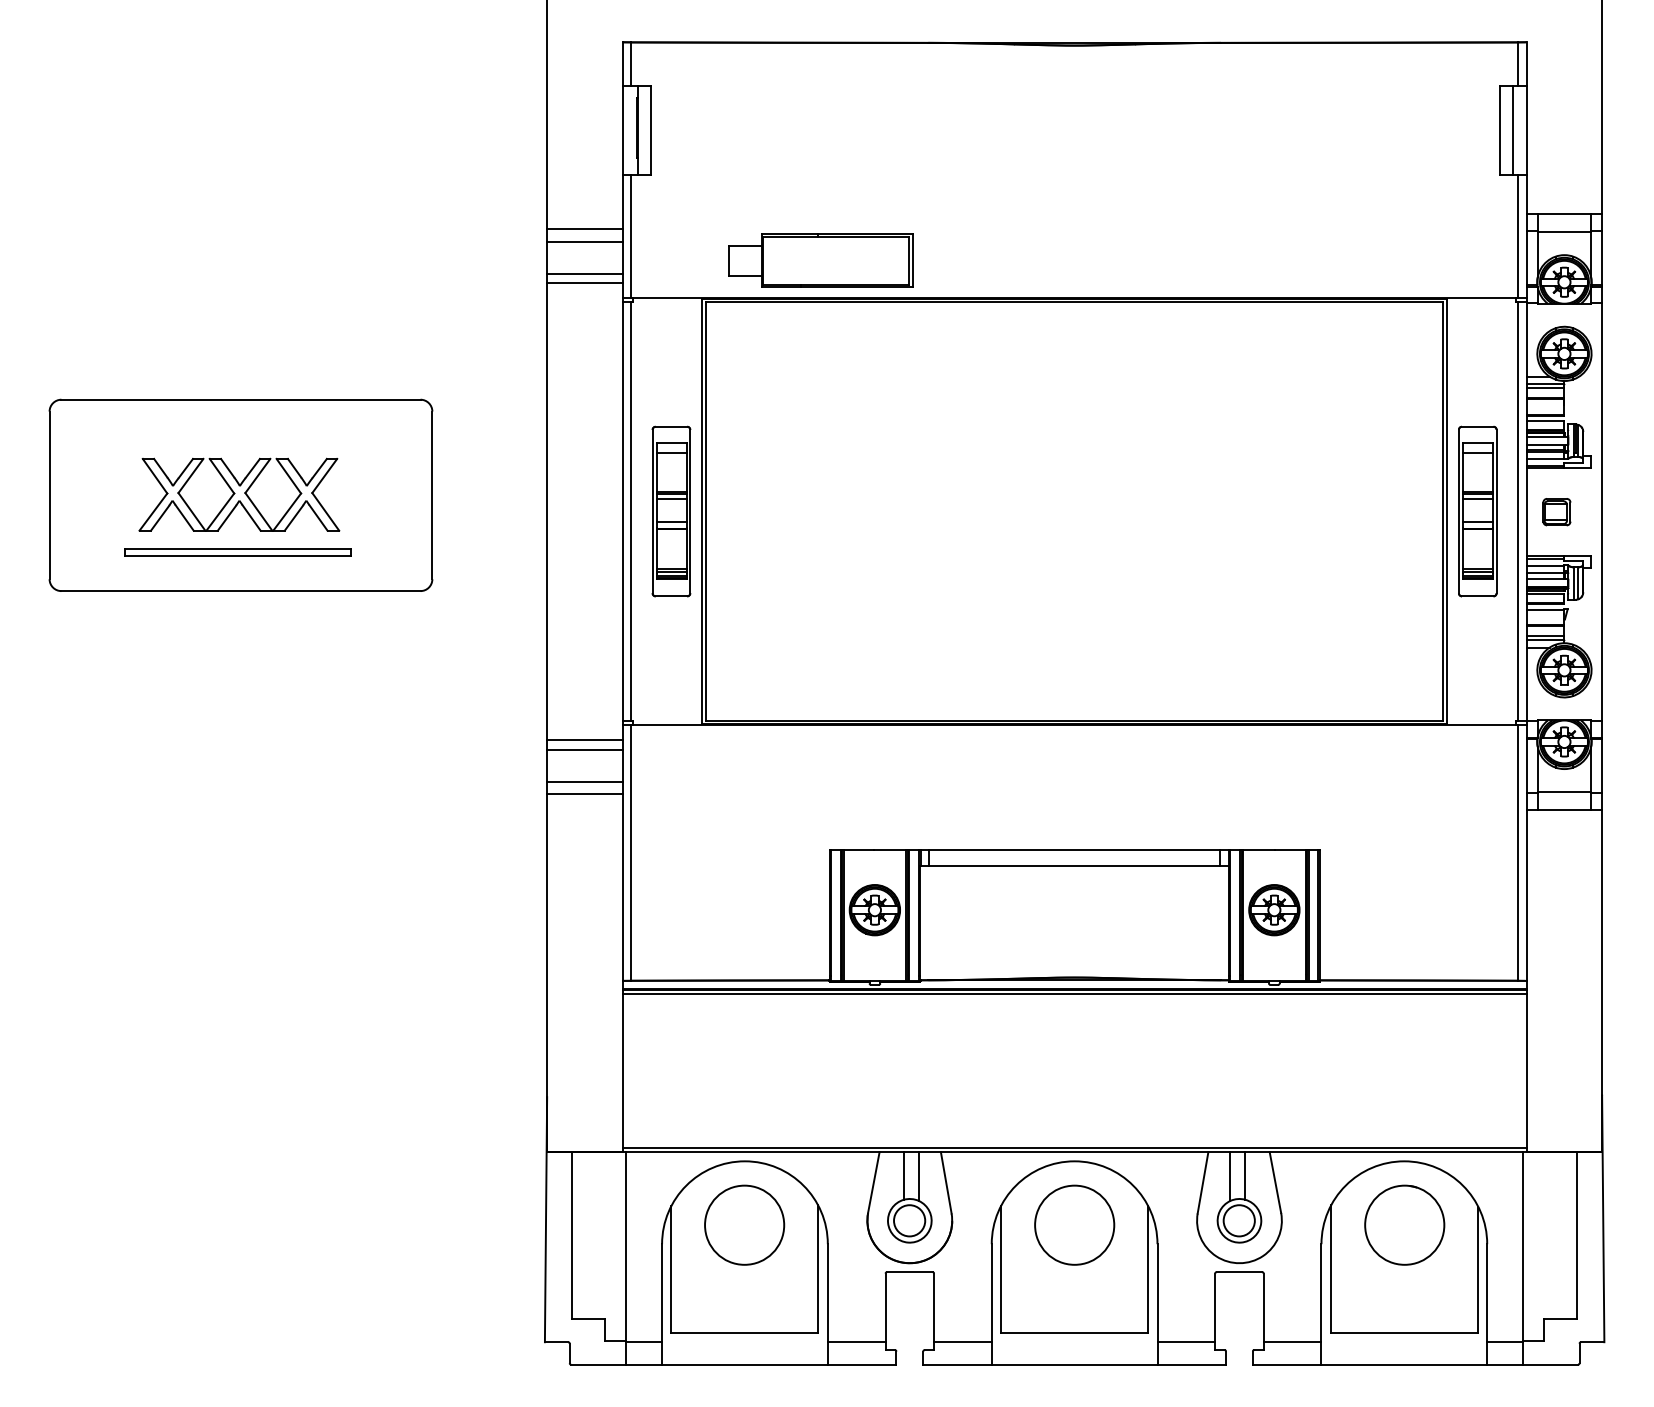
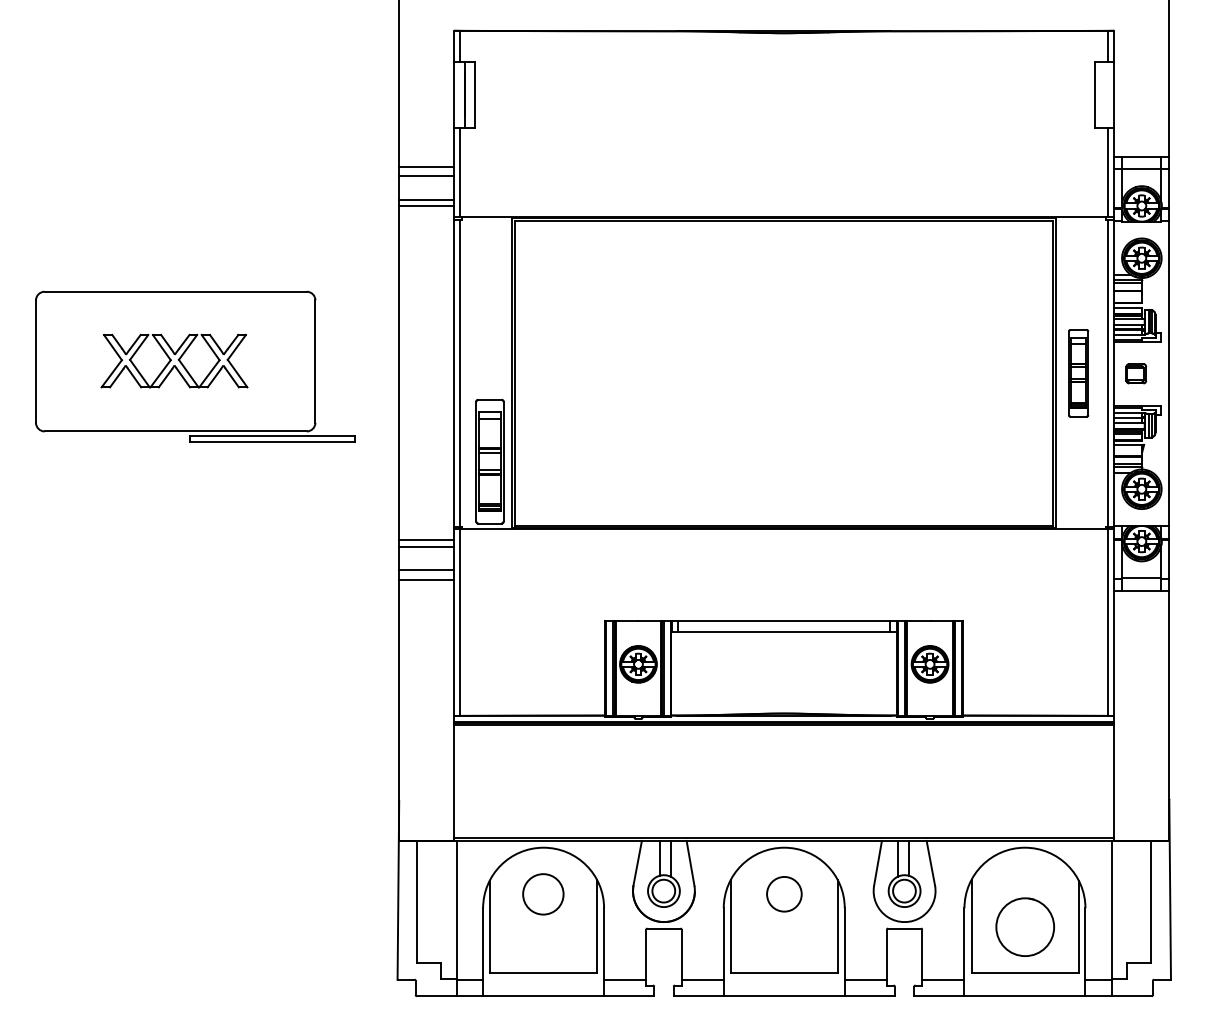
line: (1512, 130) -> (1103, 95), removed
part: (820, 260) -> (598, 190), removed
part: (671, 511) -> (489, 461), moved
part: (1477, 511) -> (1078, 373), size x0.7
part: (237, 552) -> (272, 439), moved
circle: (744, 1224) -> (543, 893), size x0.7
circle: (1074, 1224) -> (784, 893), size x0.6
circle: (1404, 1224) -> (1025, 926), moved

